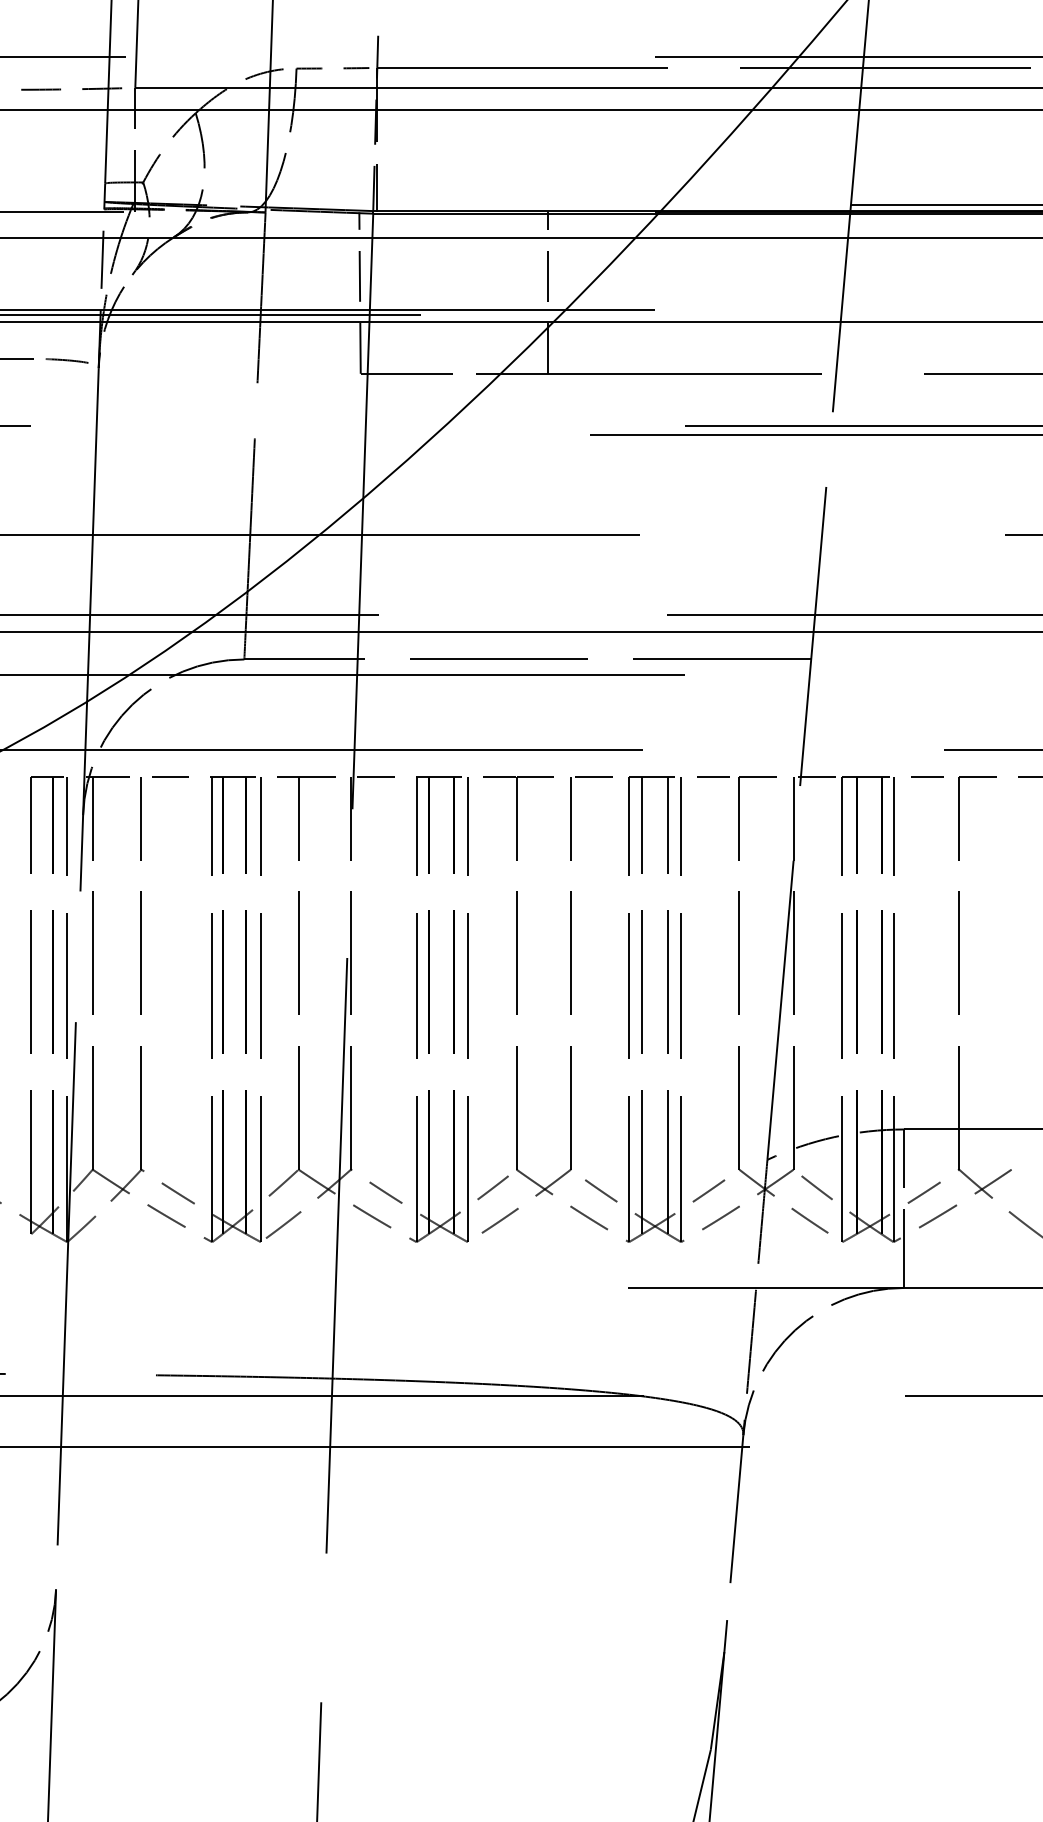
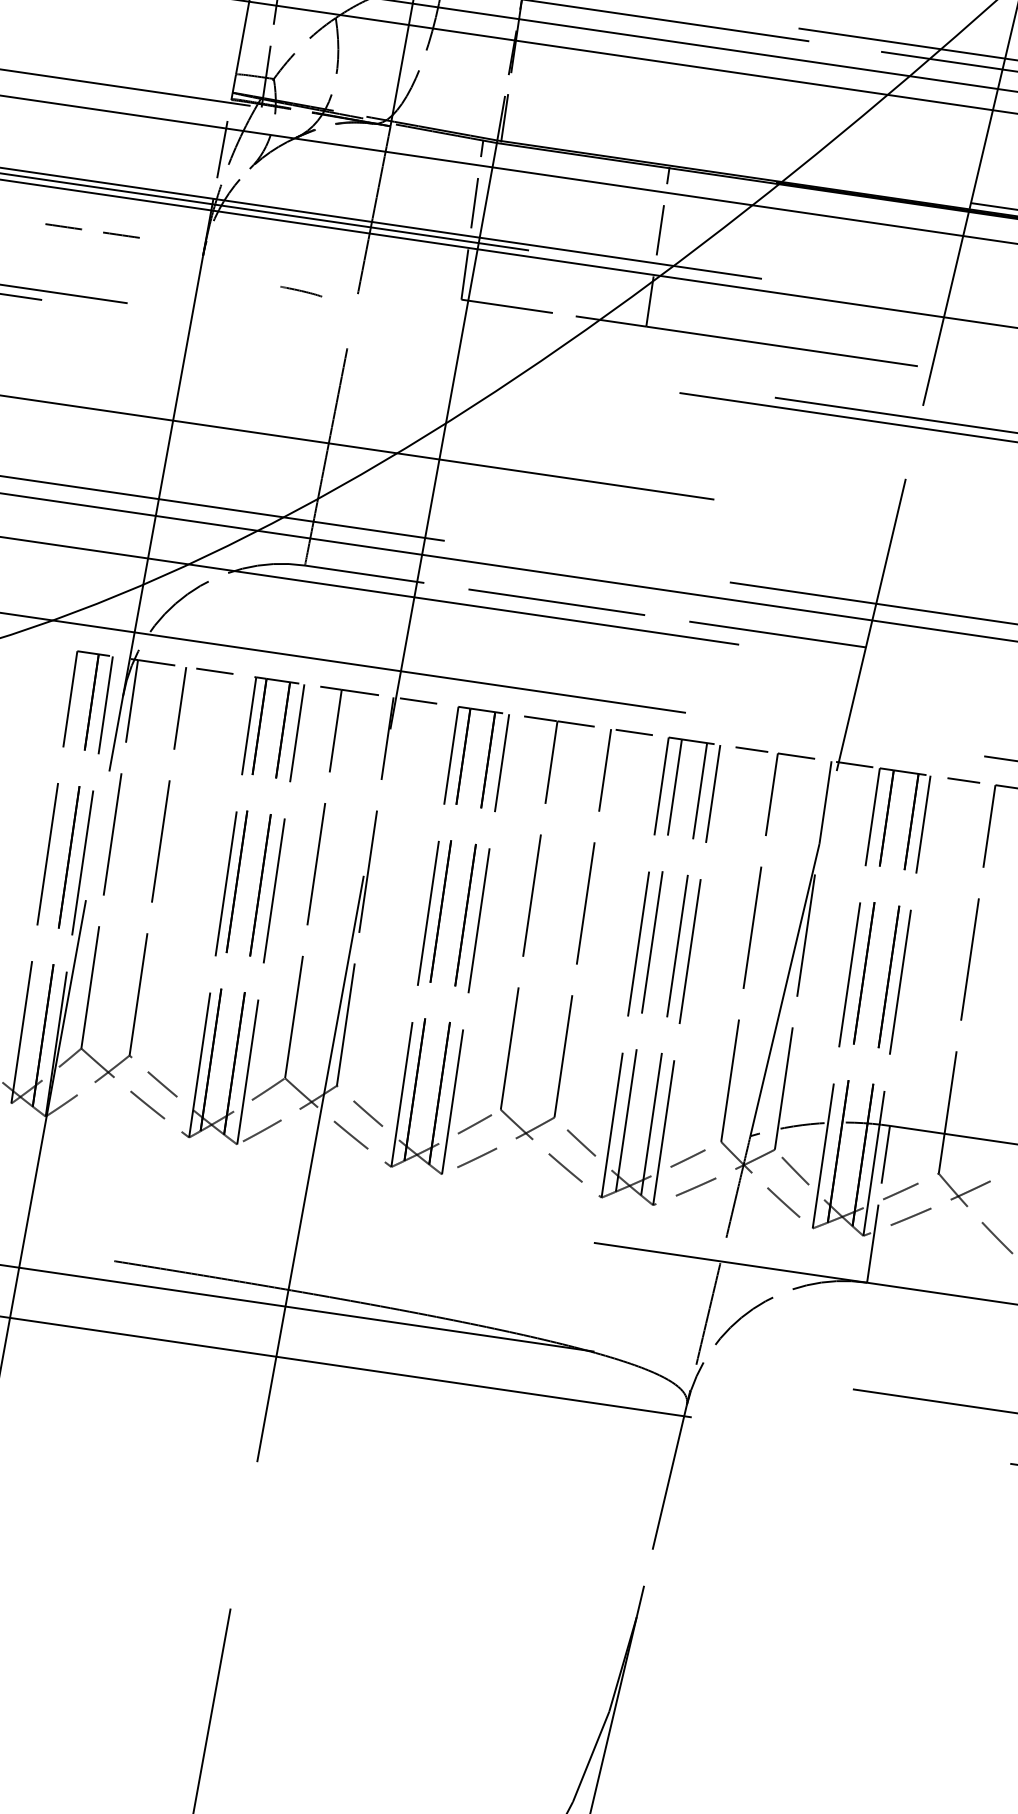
line: (66, 360) -> (300, 291), moved

